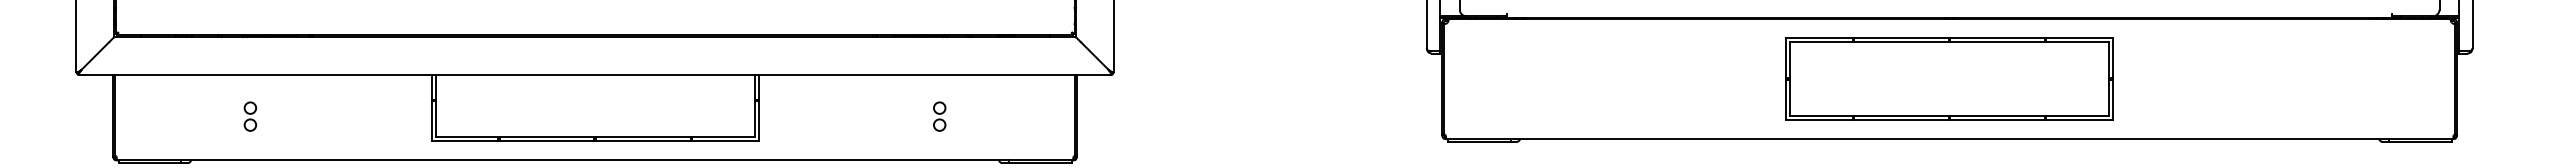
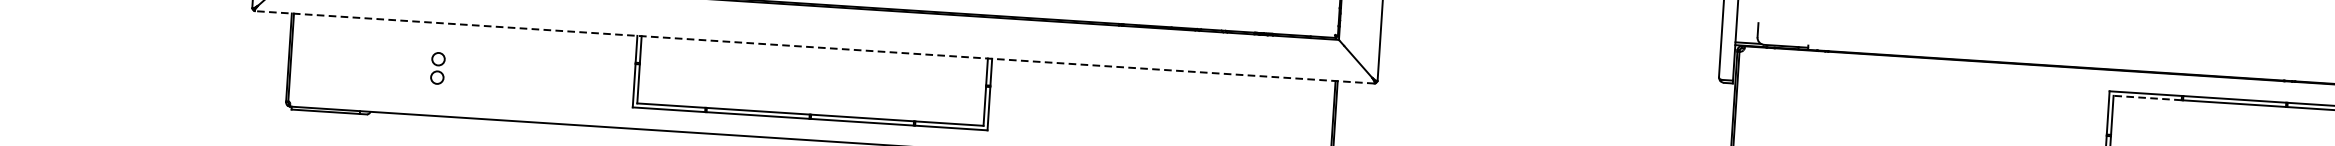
line: (1820, 42) -> (2146, 98), solid -> dashed
line: (595, 74) -> (815, 46), solid -> dashed
part: (939, 116) -> (1185, 116), removed

